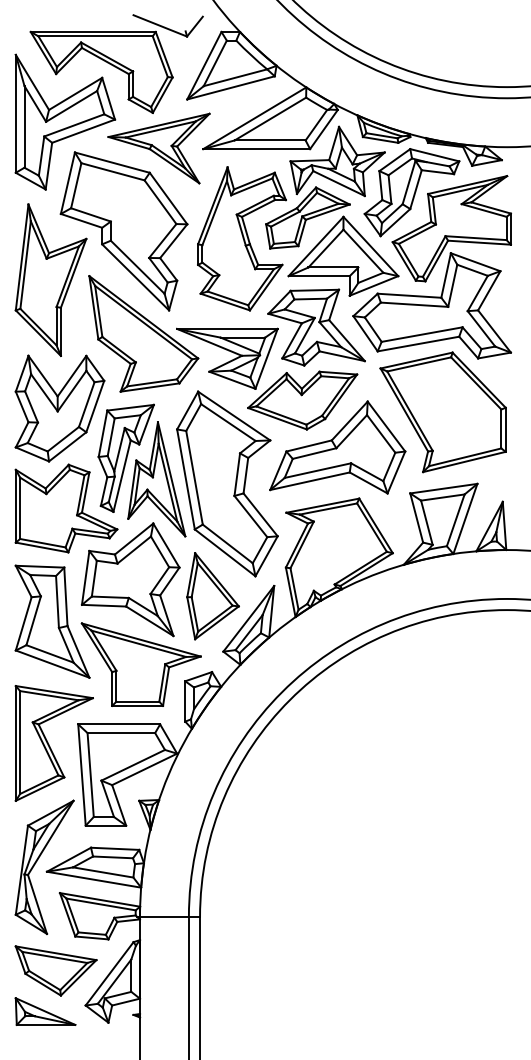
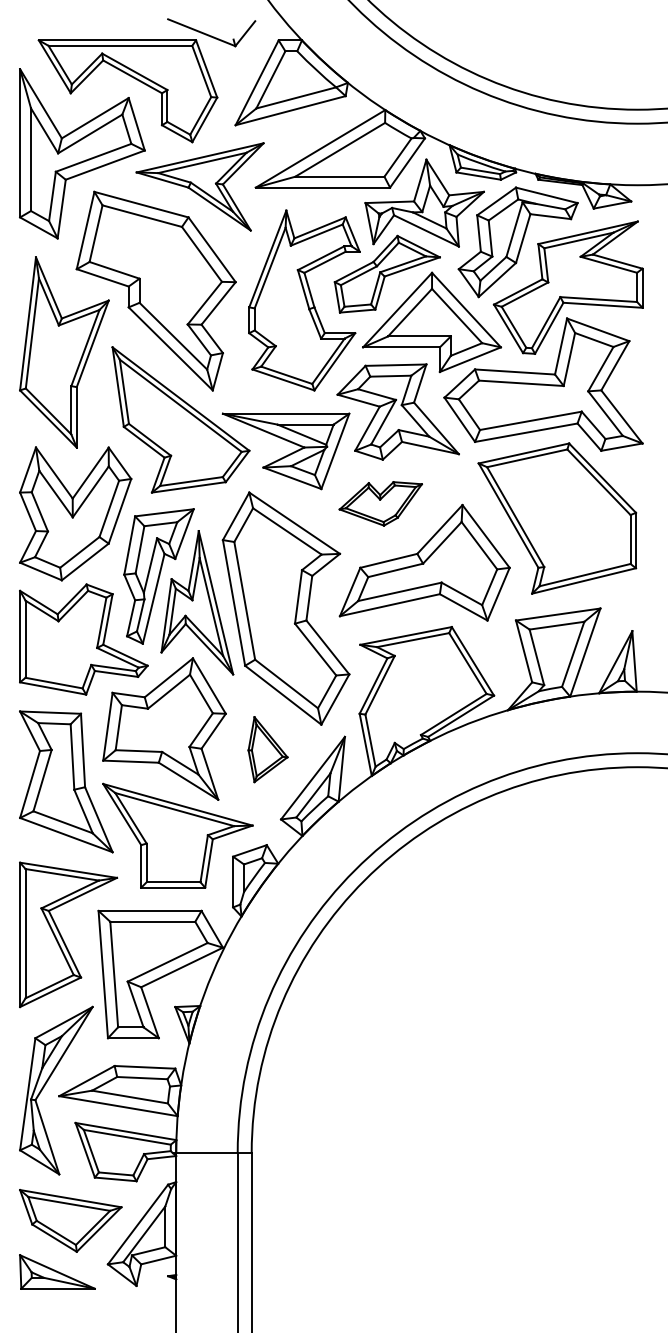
part: (302, 400) -> (380, 503), size x0.6
part: (212, 596) -> (267, 749), size x0.6

